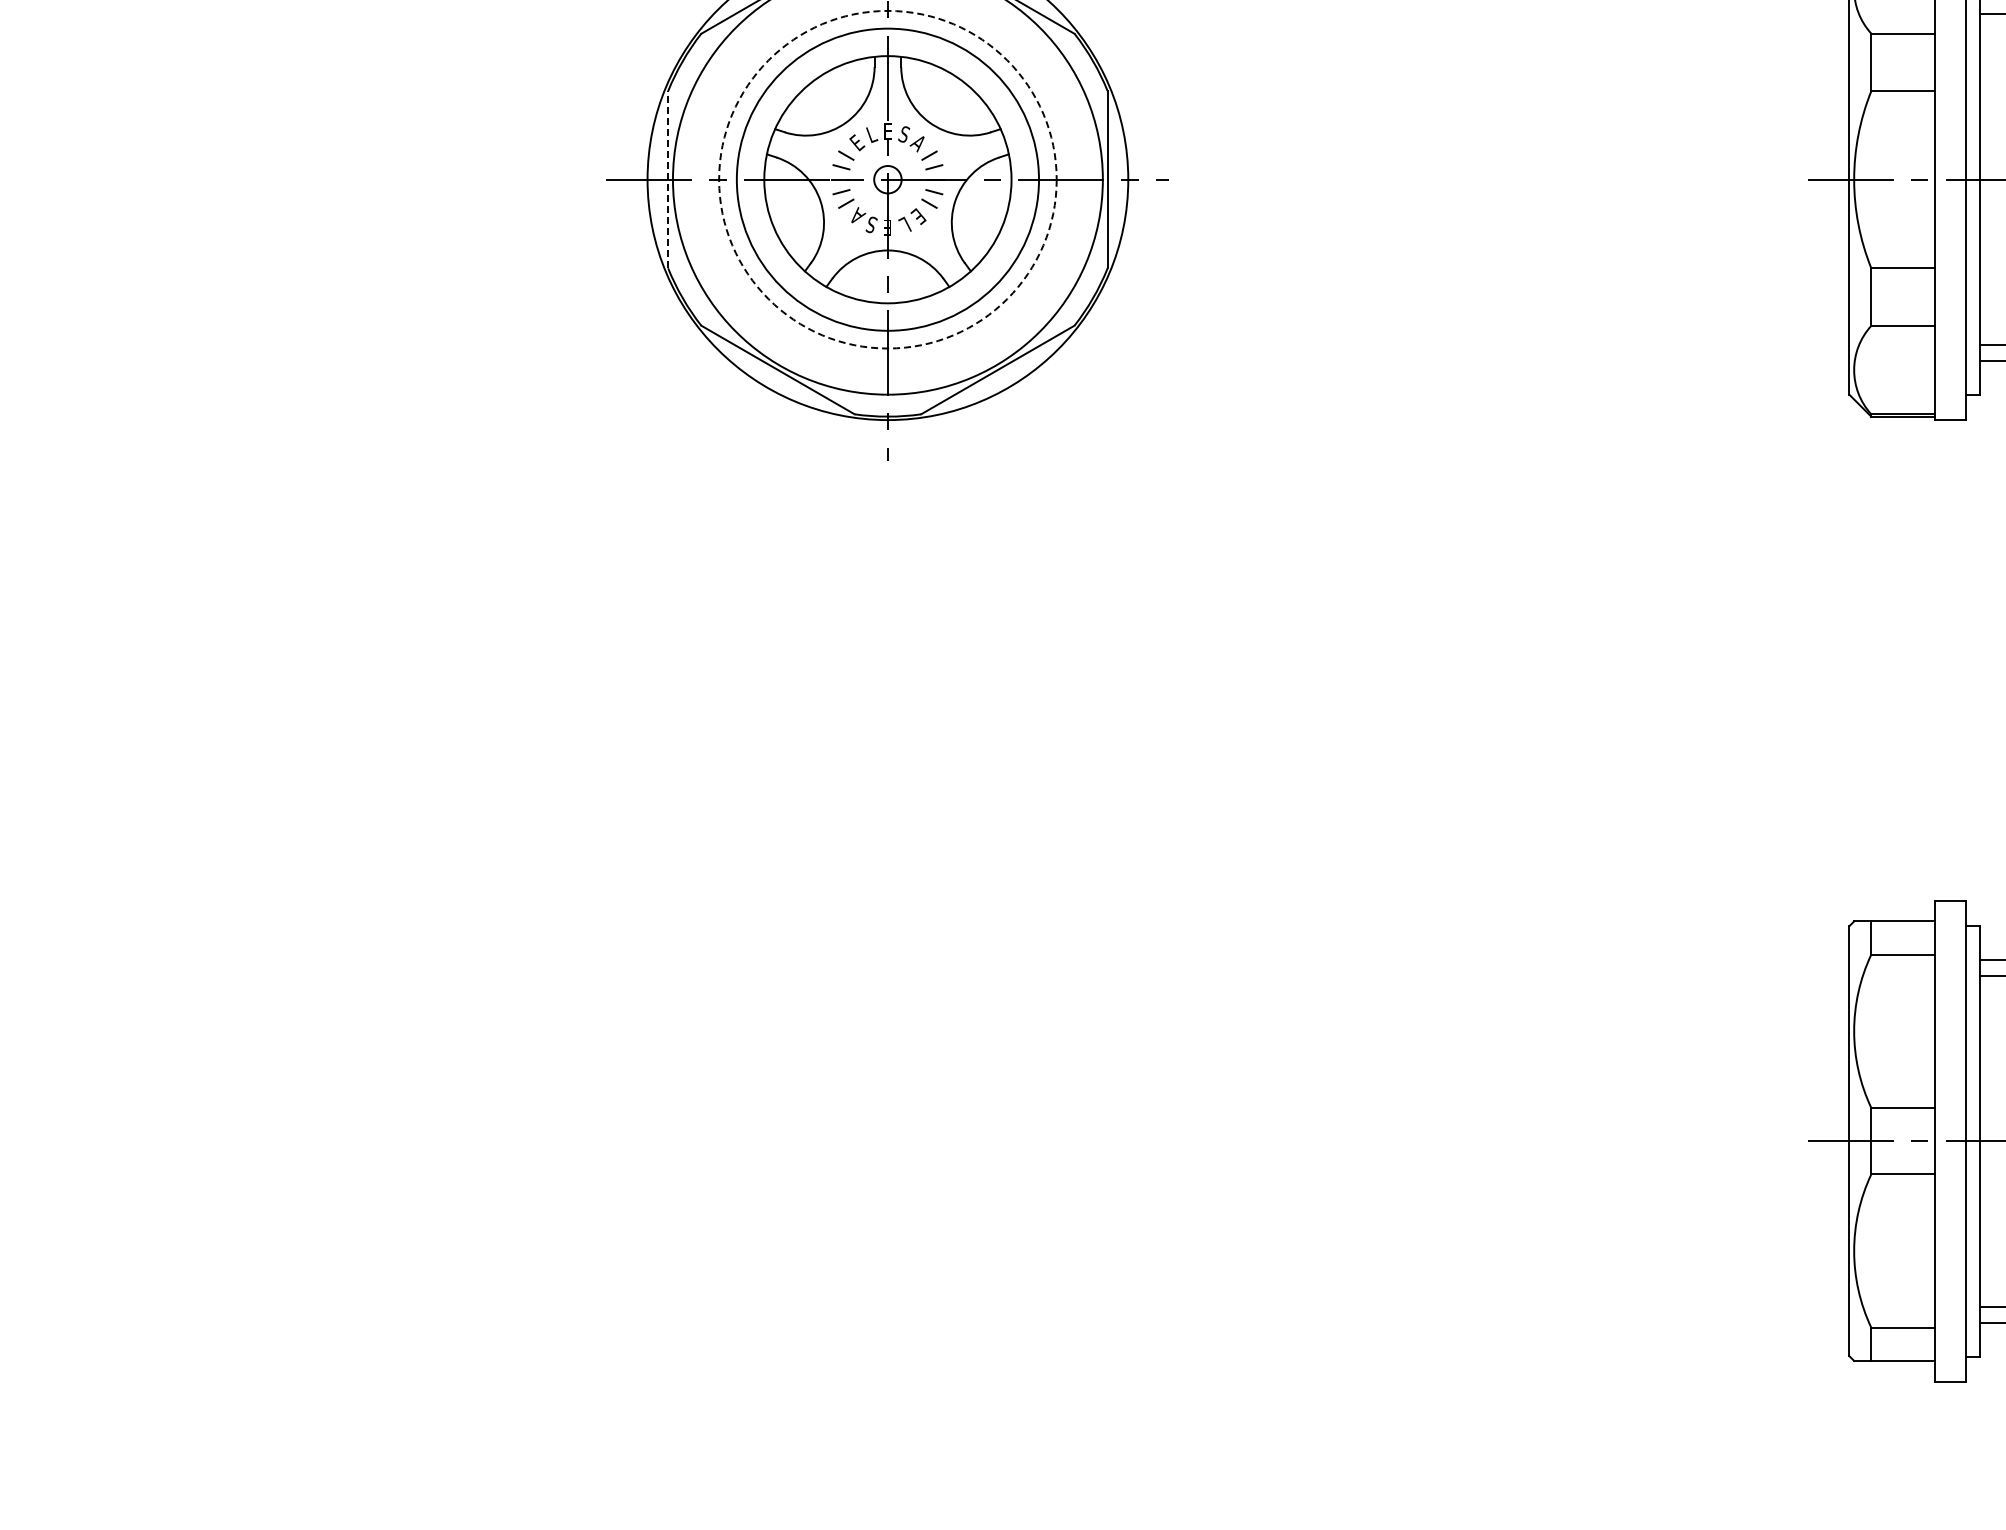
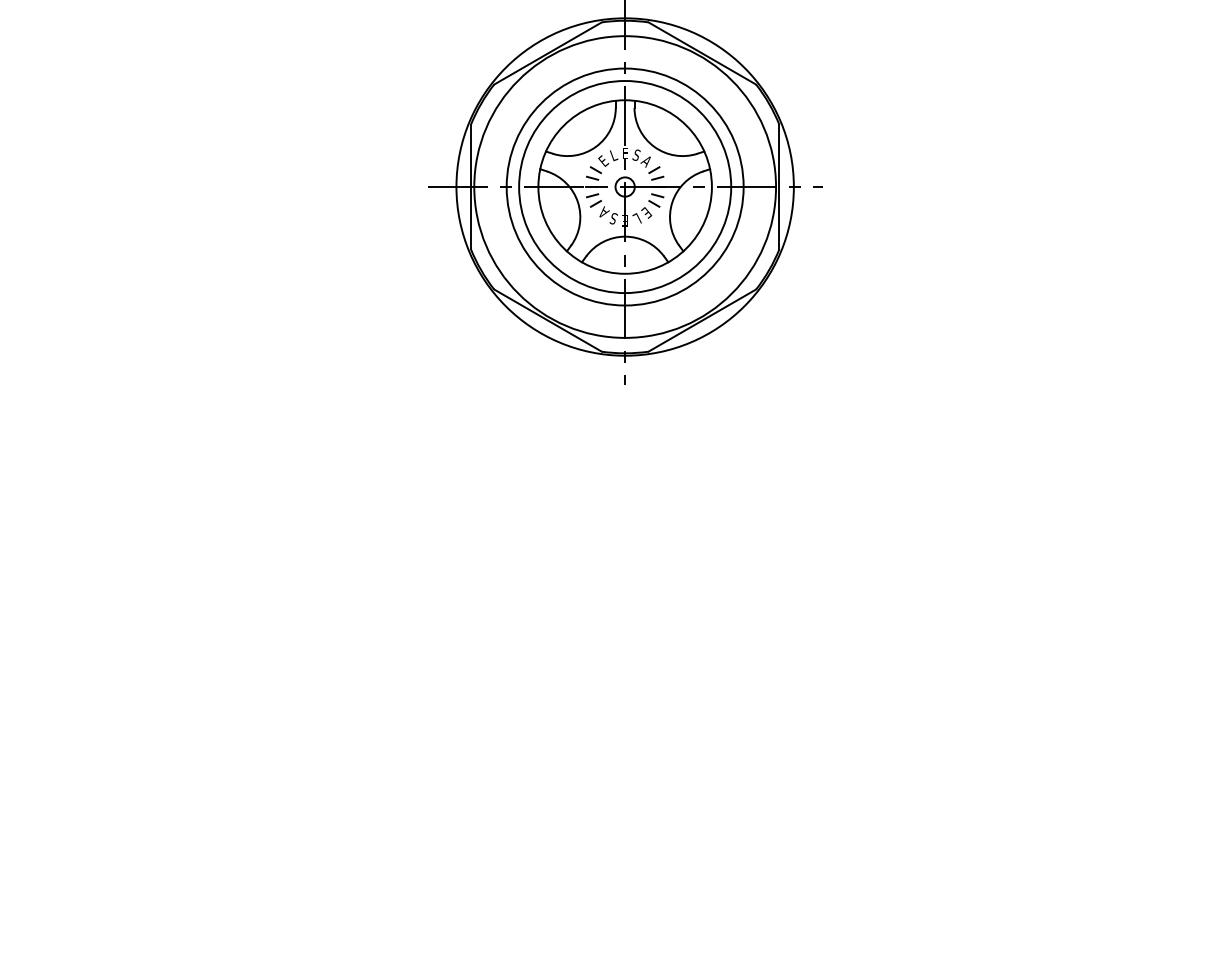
line: (668, 179) -> (471, 186), dashed -> solid
circle: (887, 179) -> (624, 186), dashed -> solid

